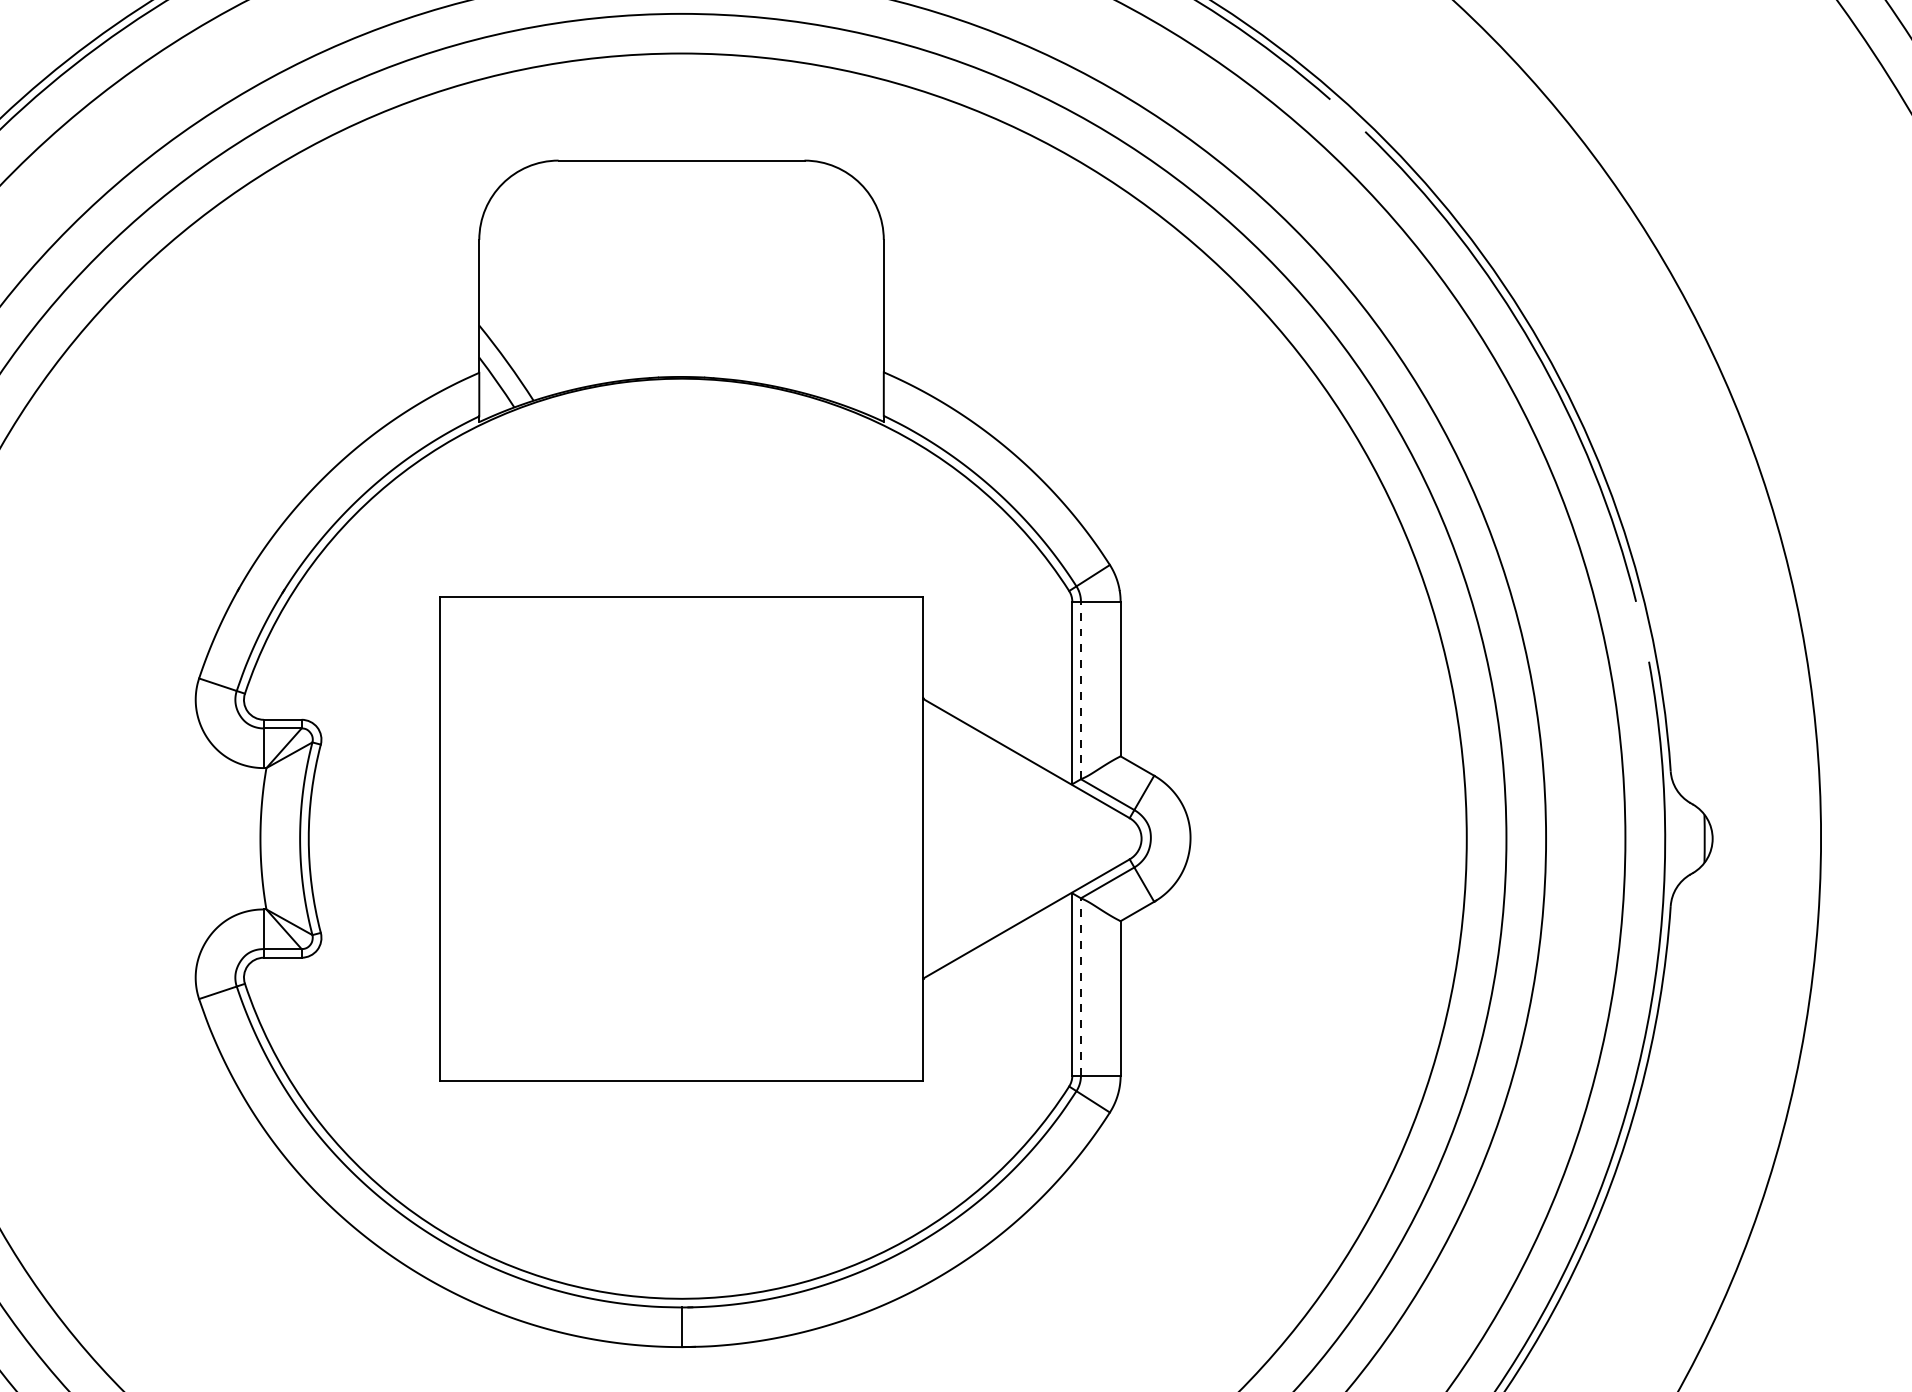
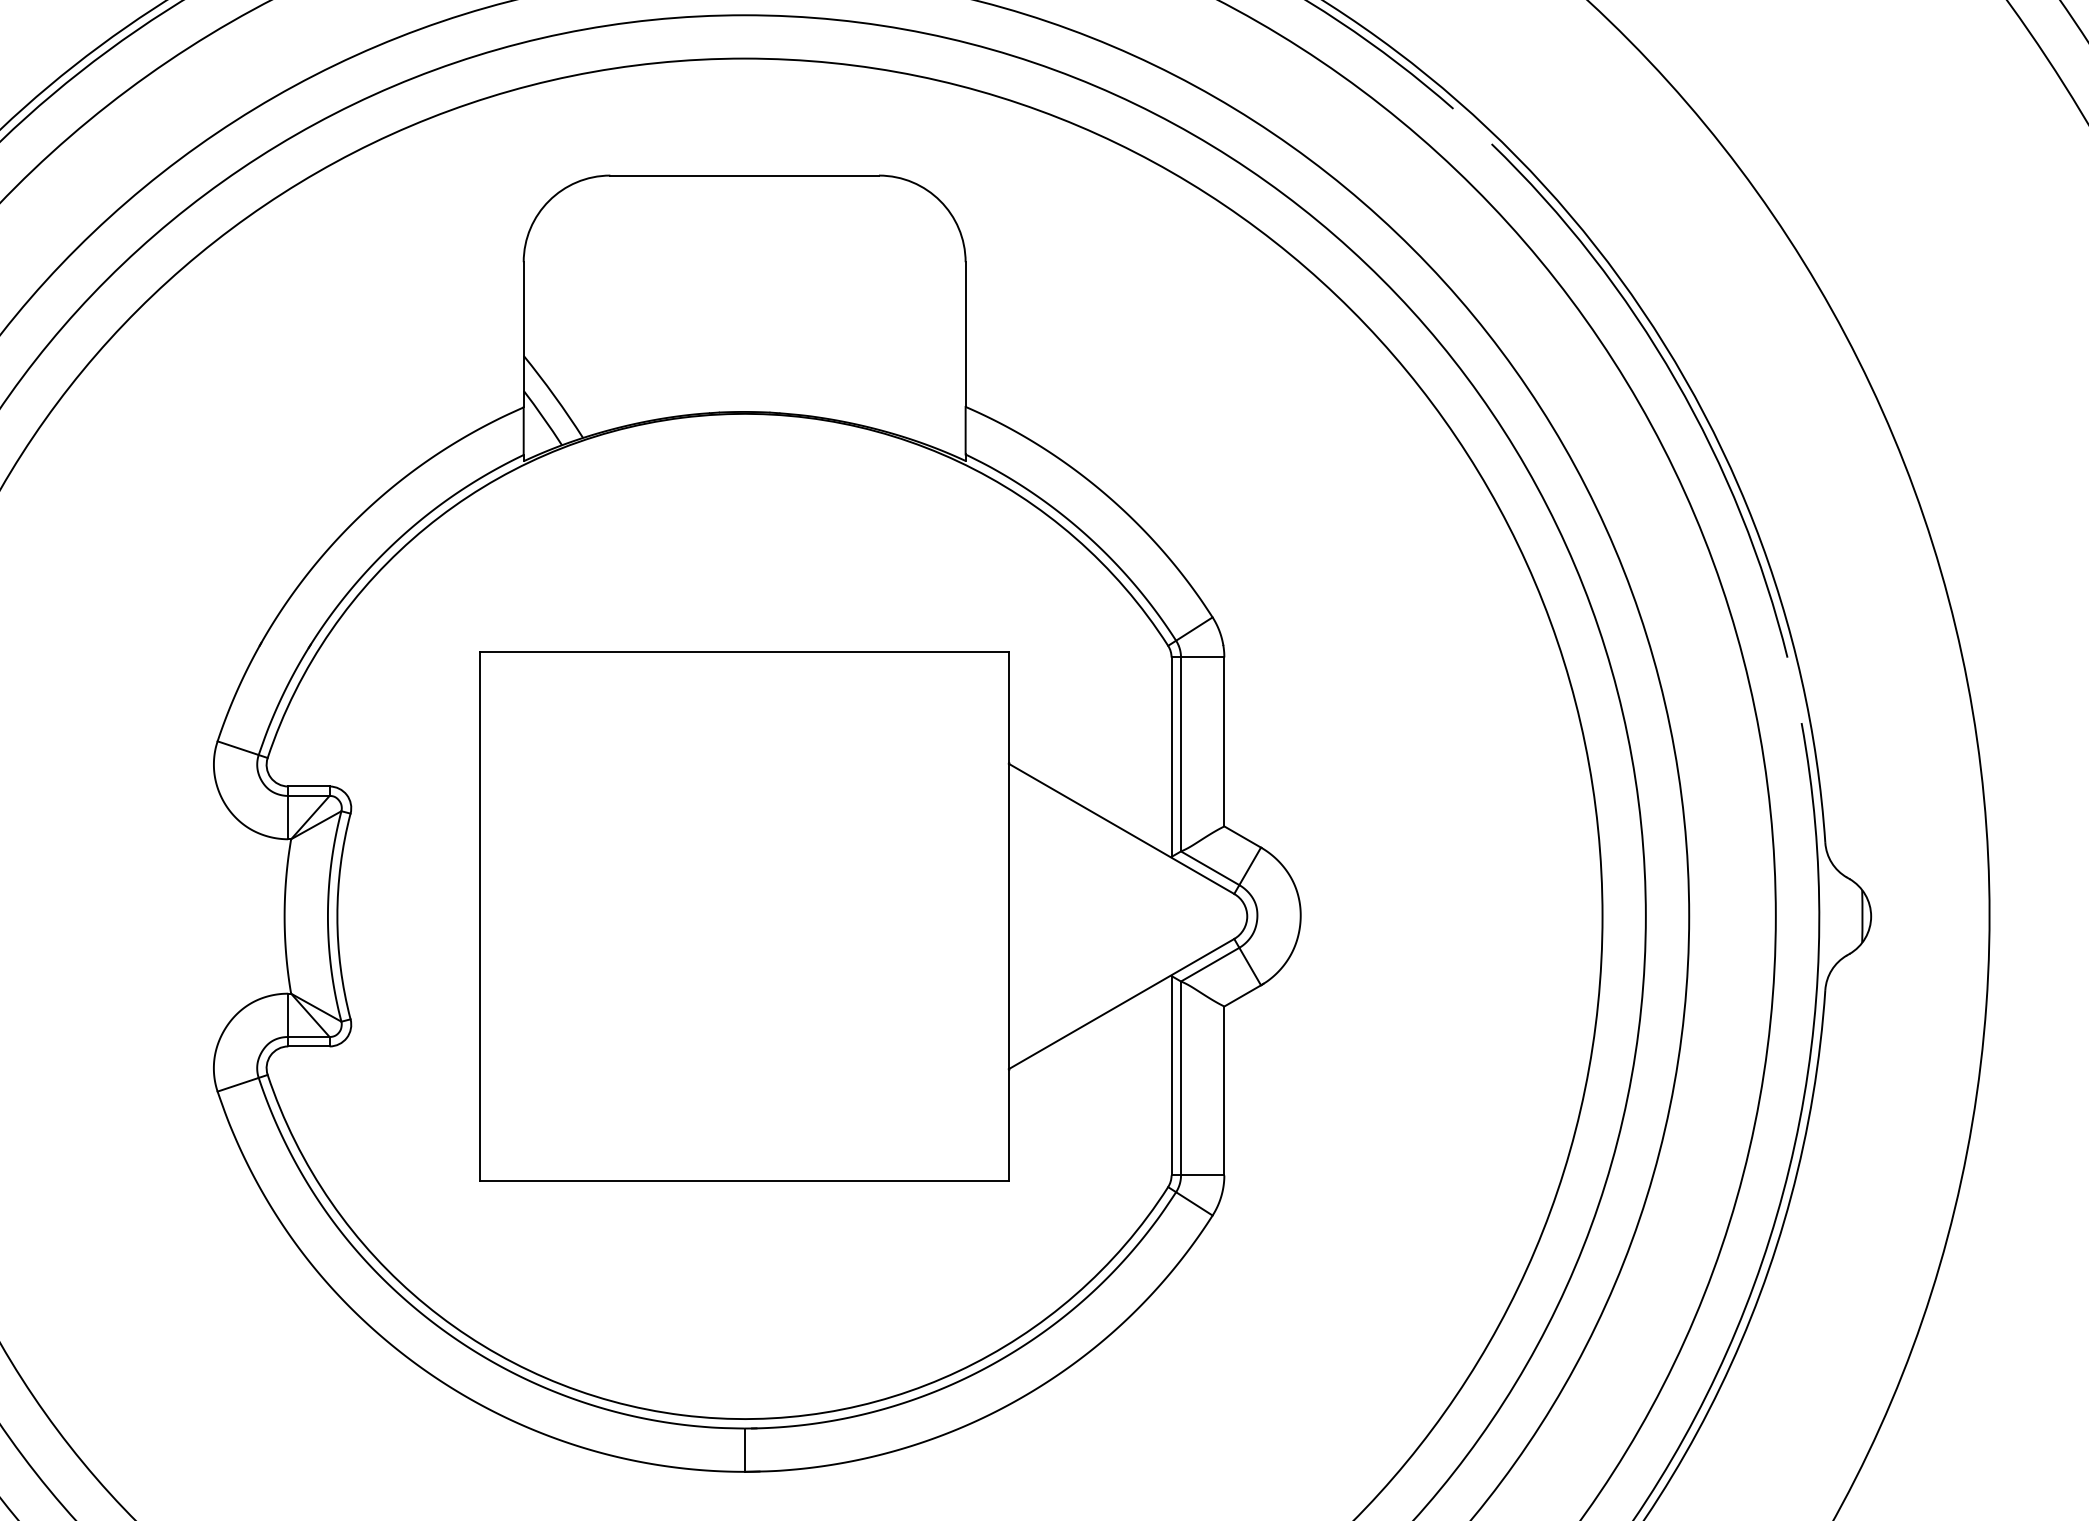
line: (1080, 690) -> (1180, 754), dashed -> solid
line: (1080, 987) -> (1180, 1078), dashed -> solid

